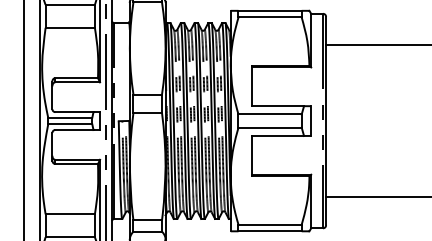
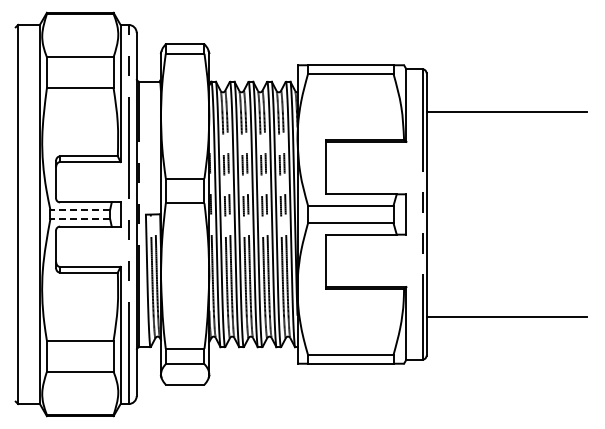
line: (70, 117) -> (80, 209), solid -> dashed
line: (70, 124) -> (80, 219), solid -> dashed

